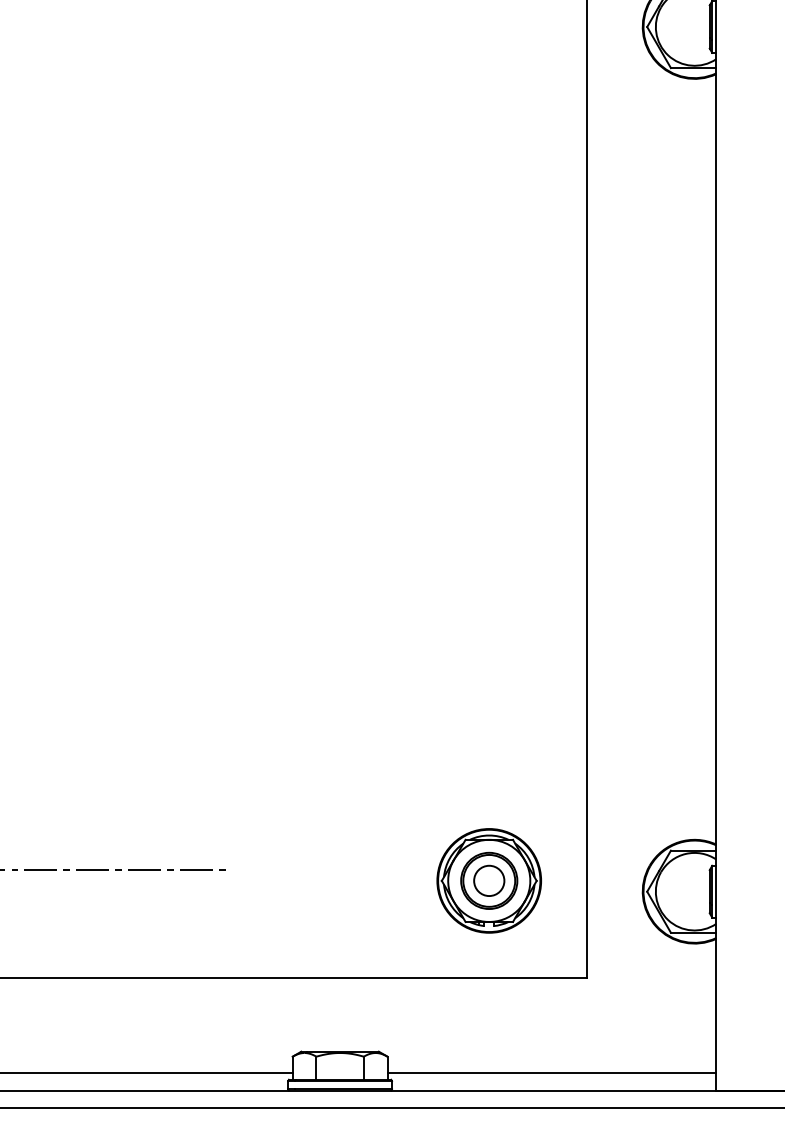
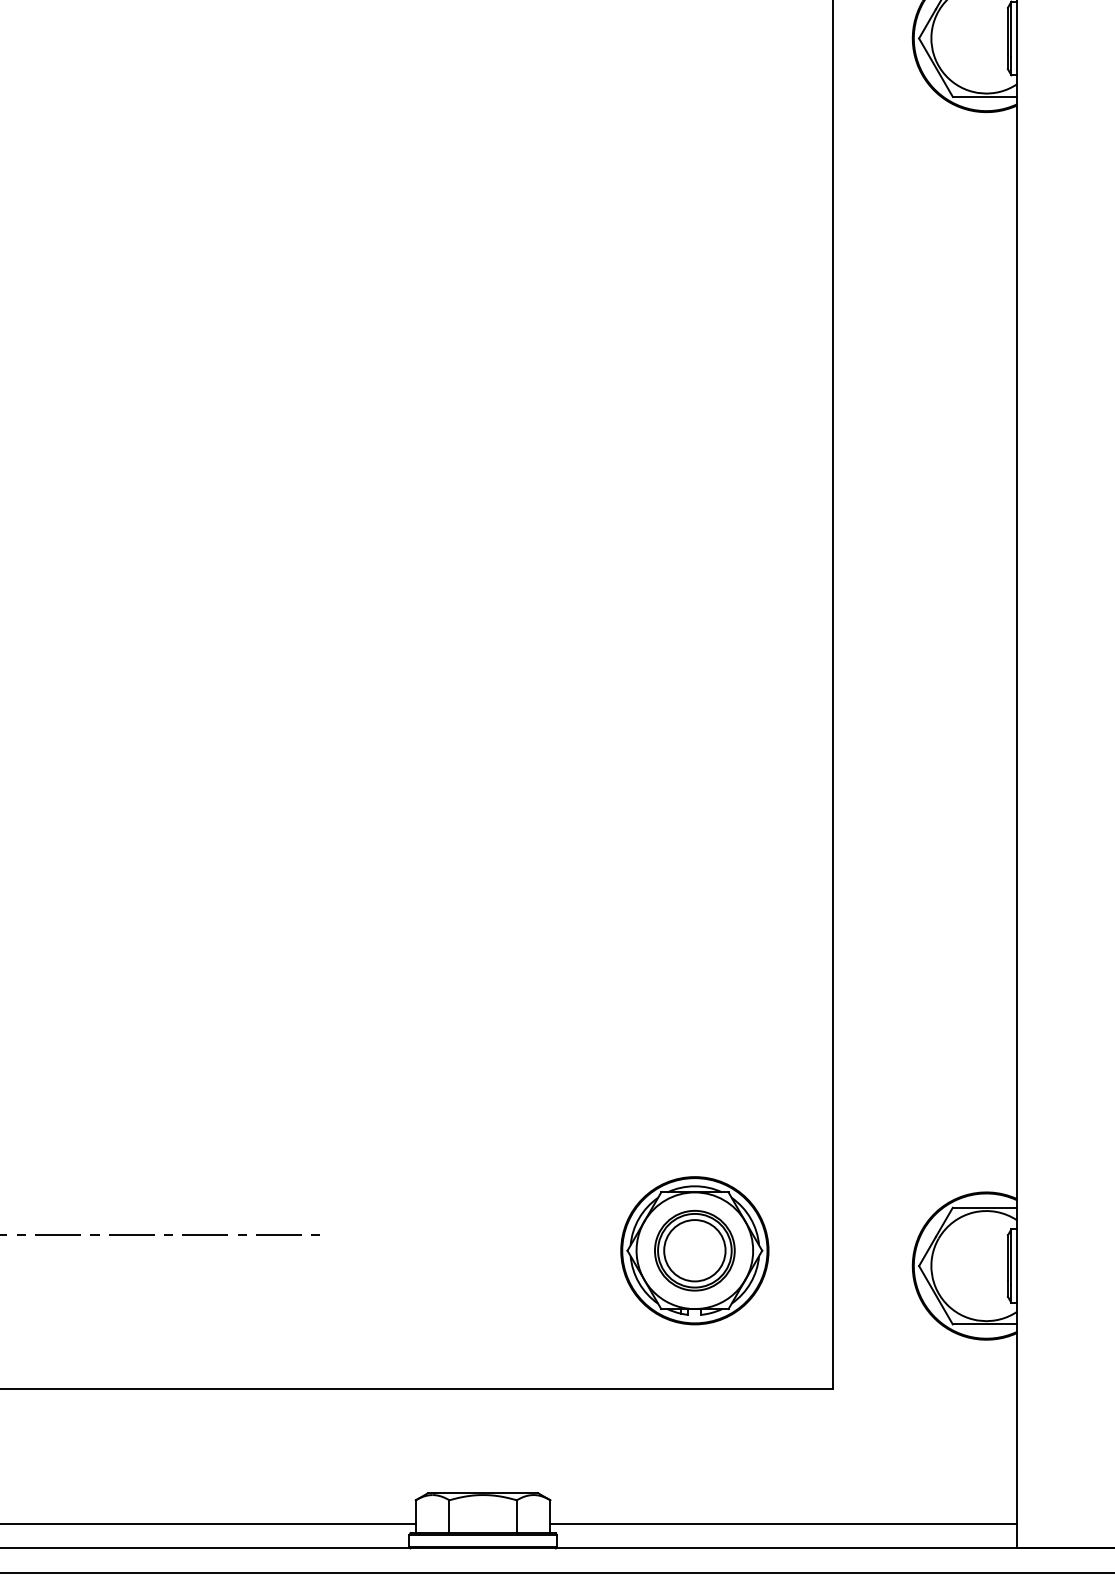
circle: (489, 880) -> (694, 1250), size x1.43

